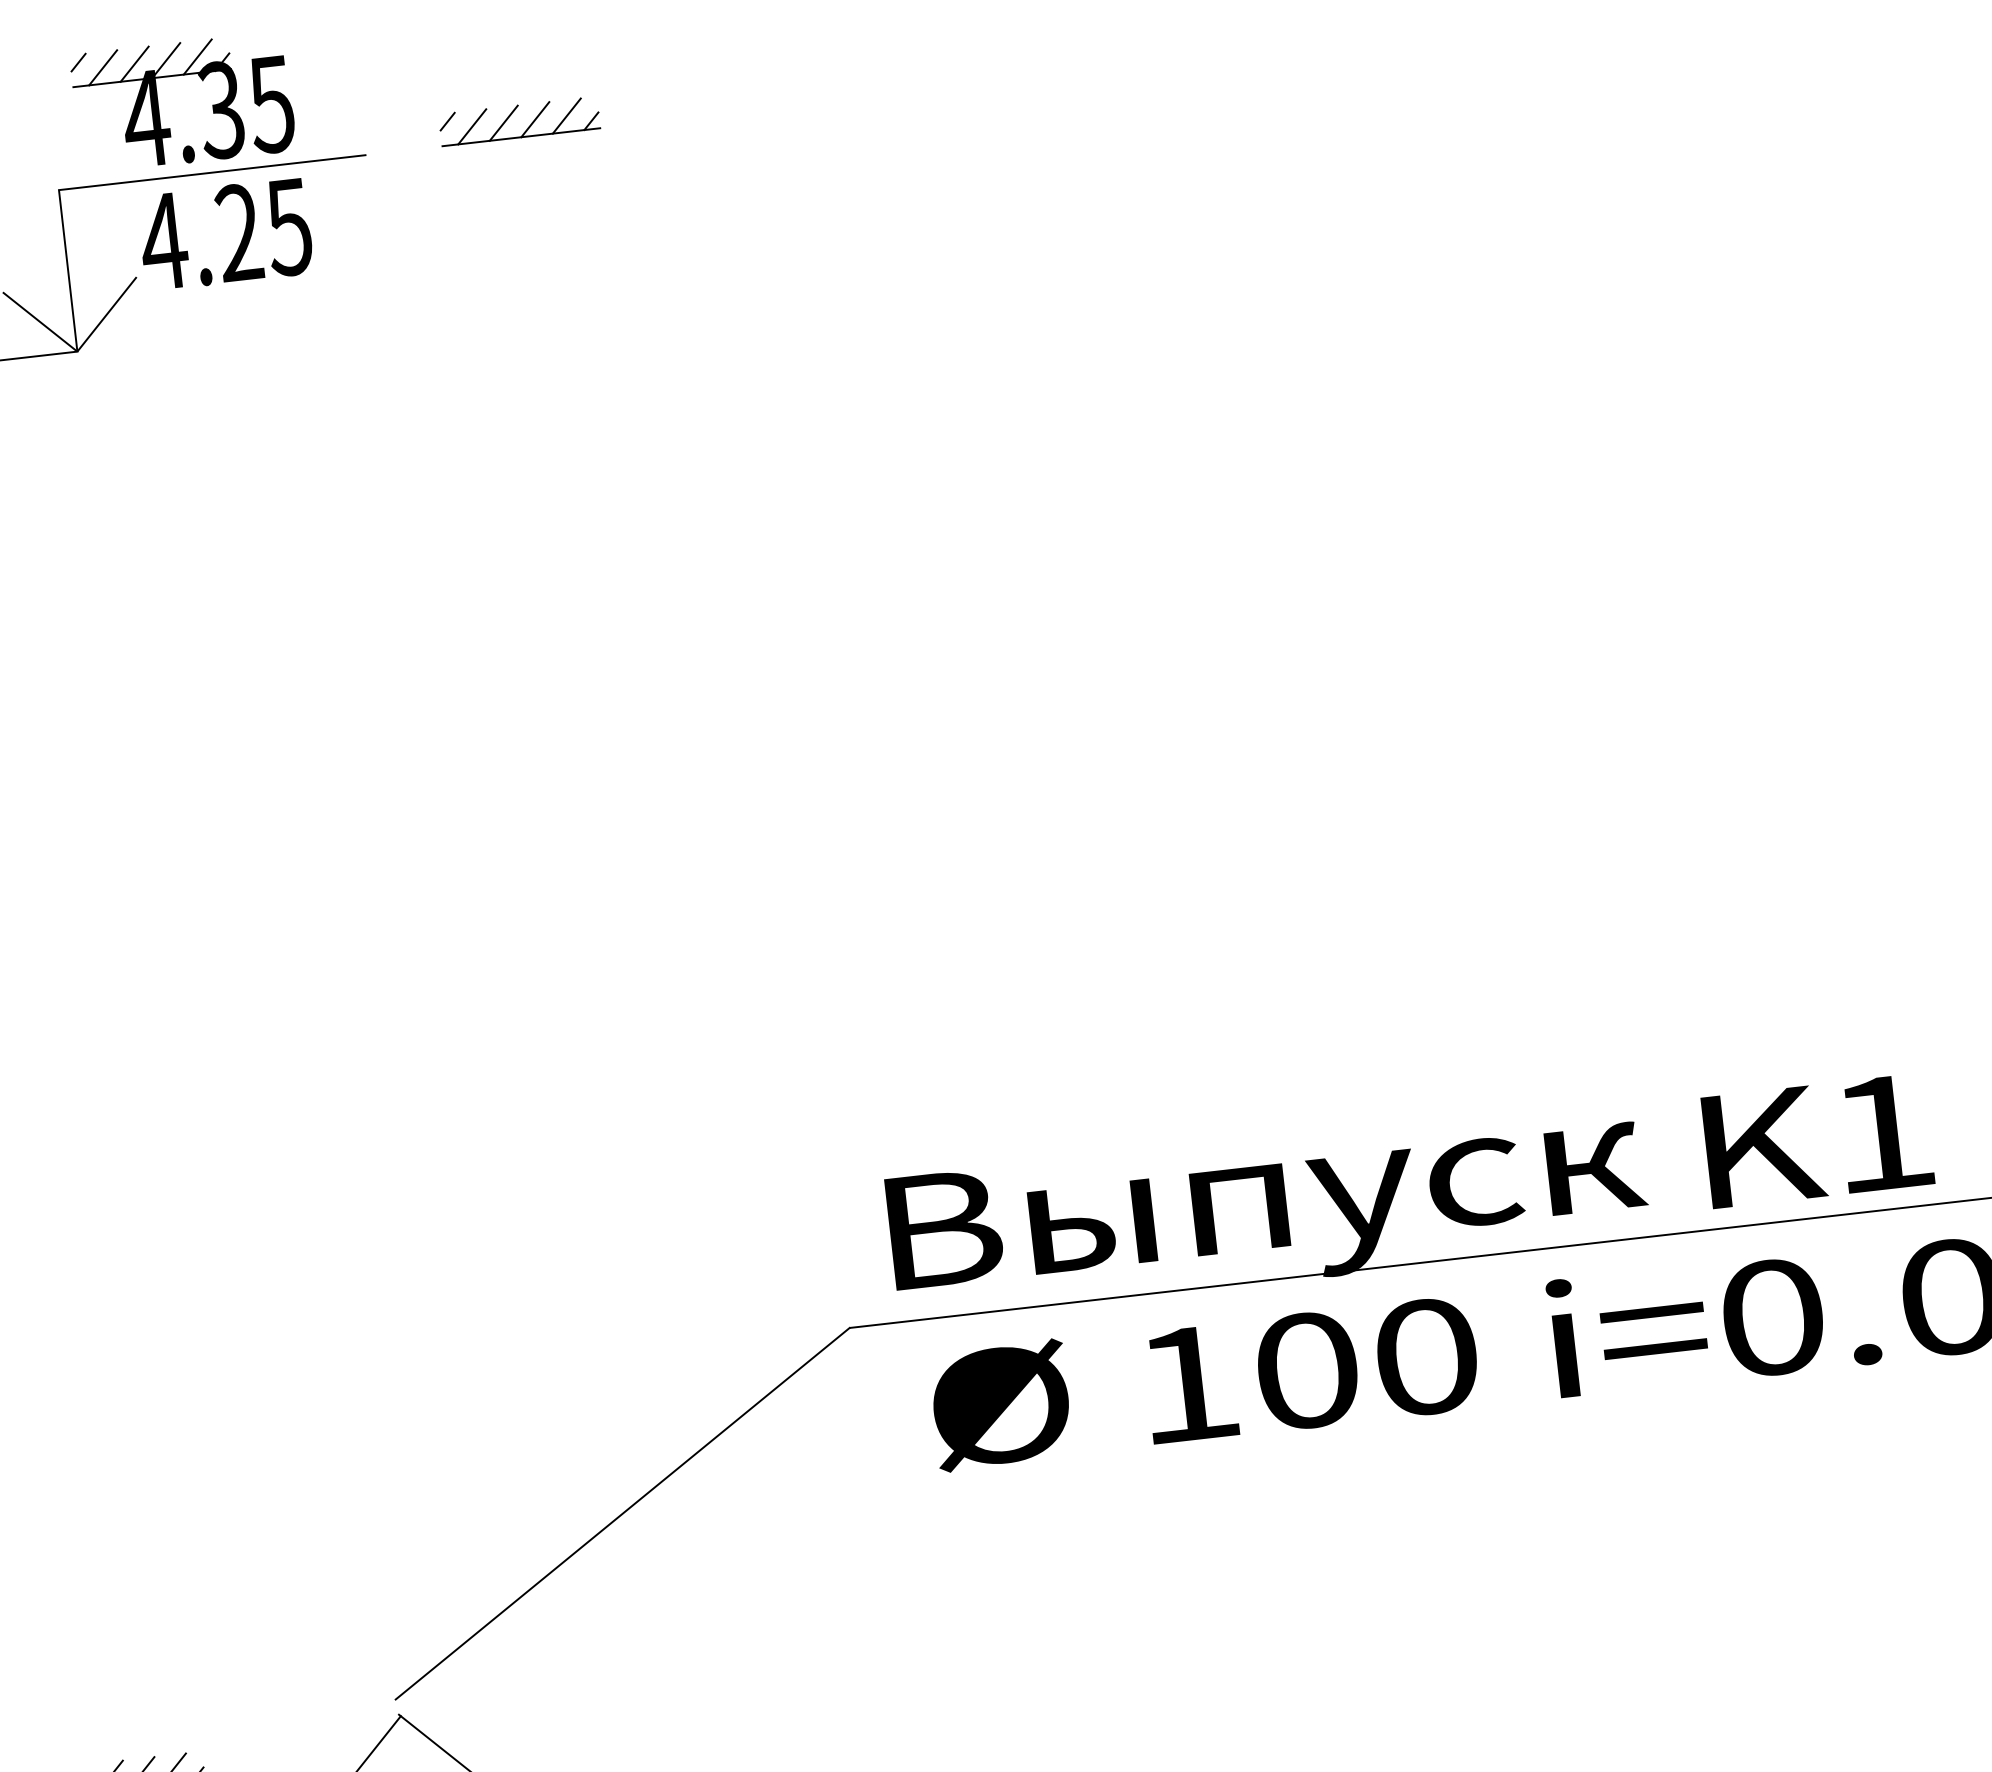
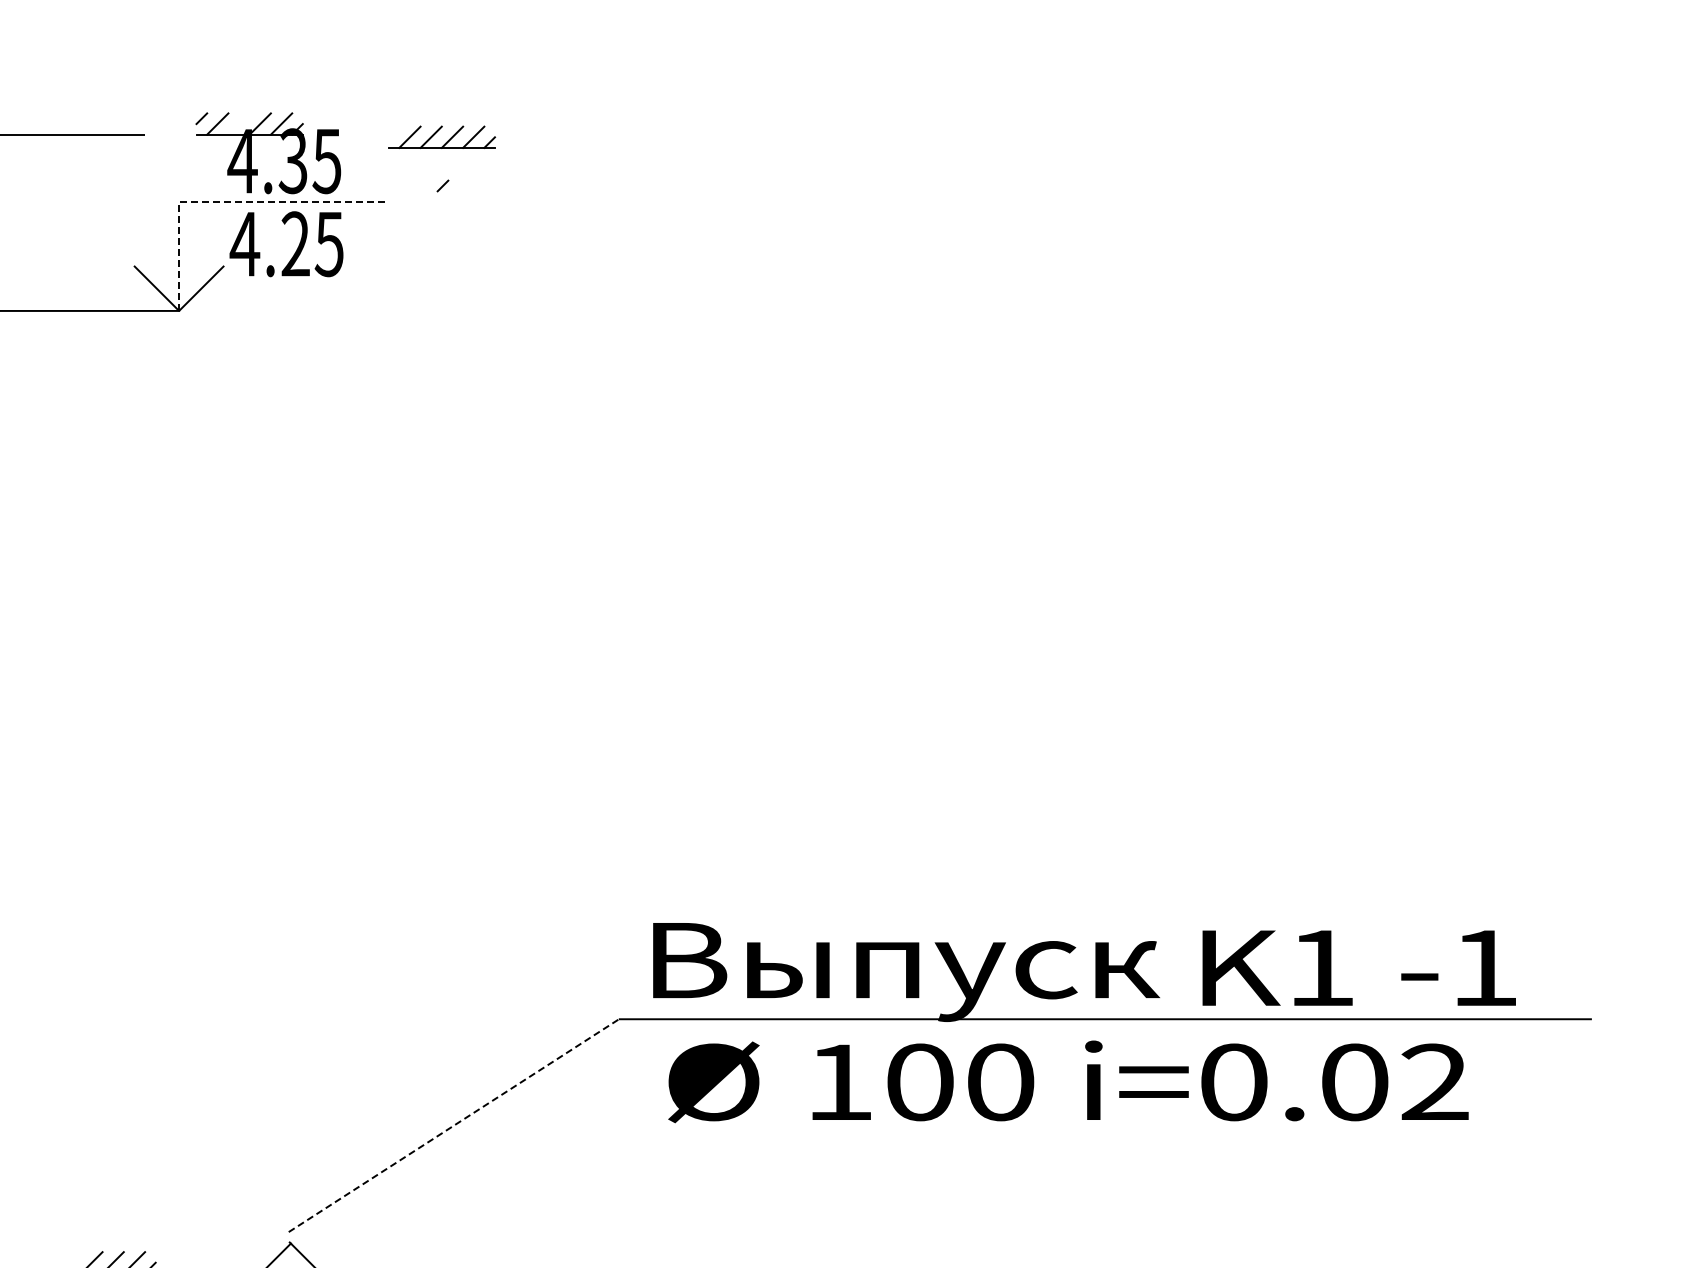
line: (133, 63) -> (238, 123), removed
part: (513, 113) -> (438, 131), moved
line: (130, 182) -> (227, 202), solid -> dashed
line: (623, 1513) -> (454, 1125), solid -> dashed

